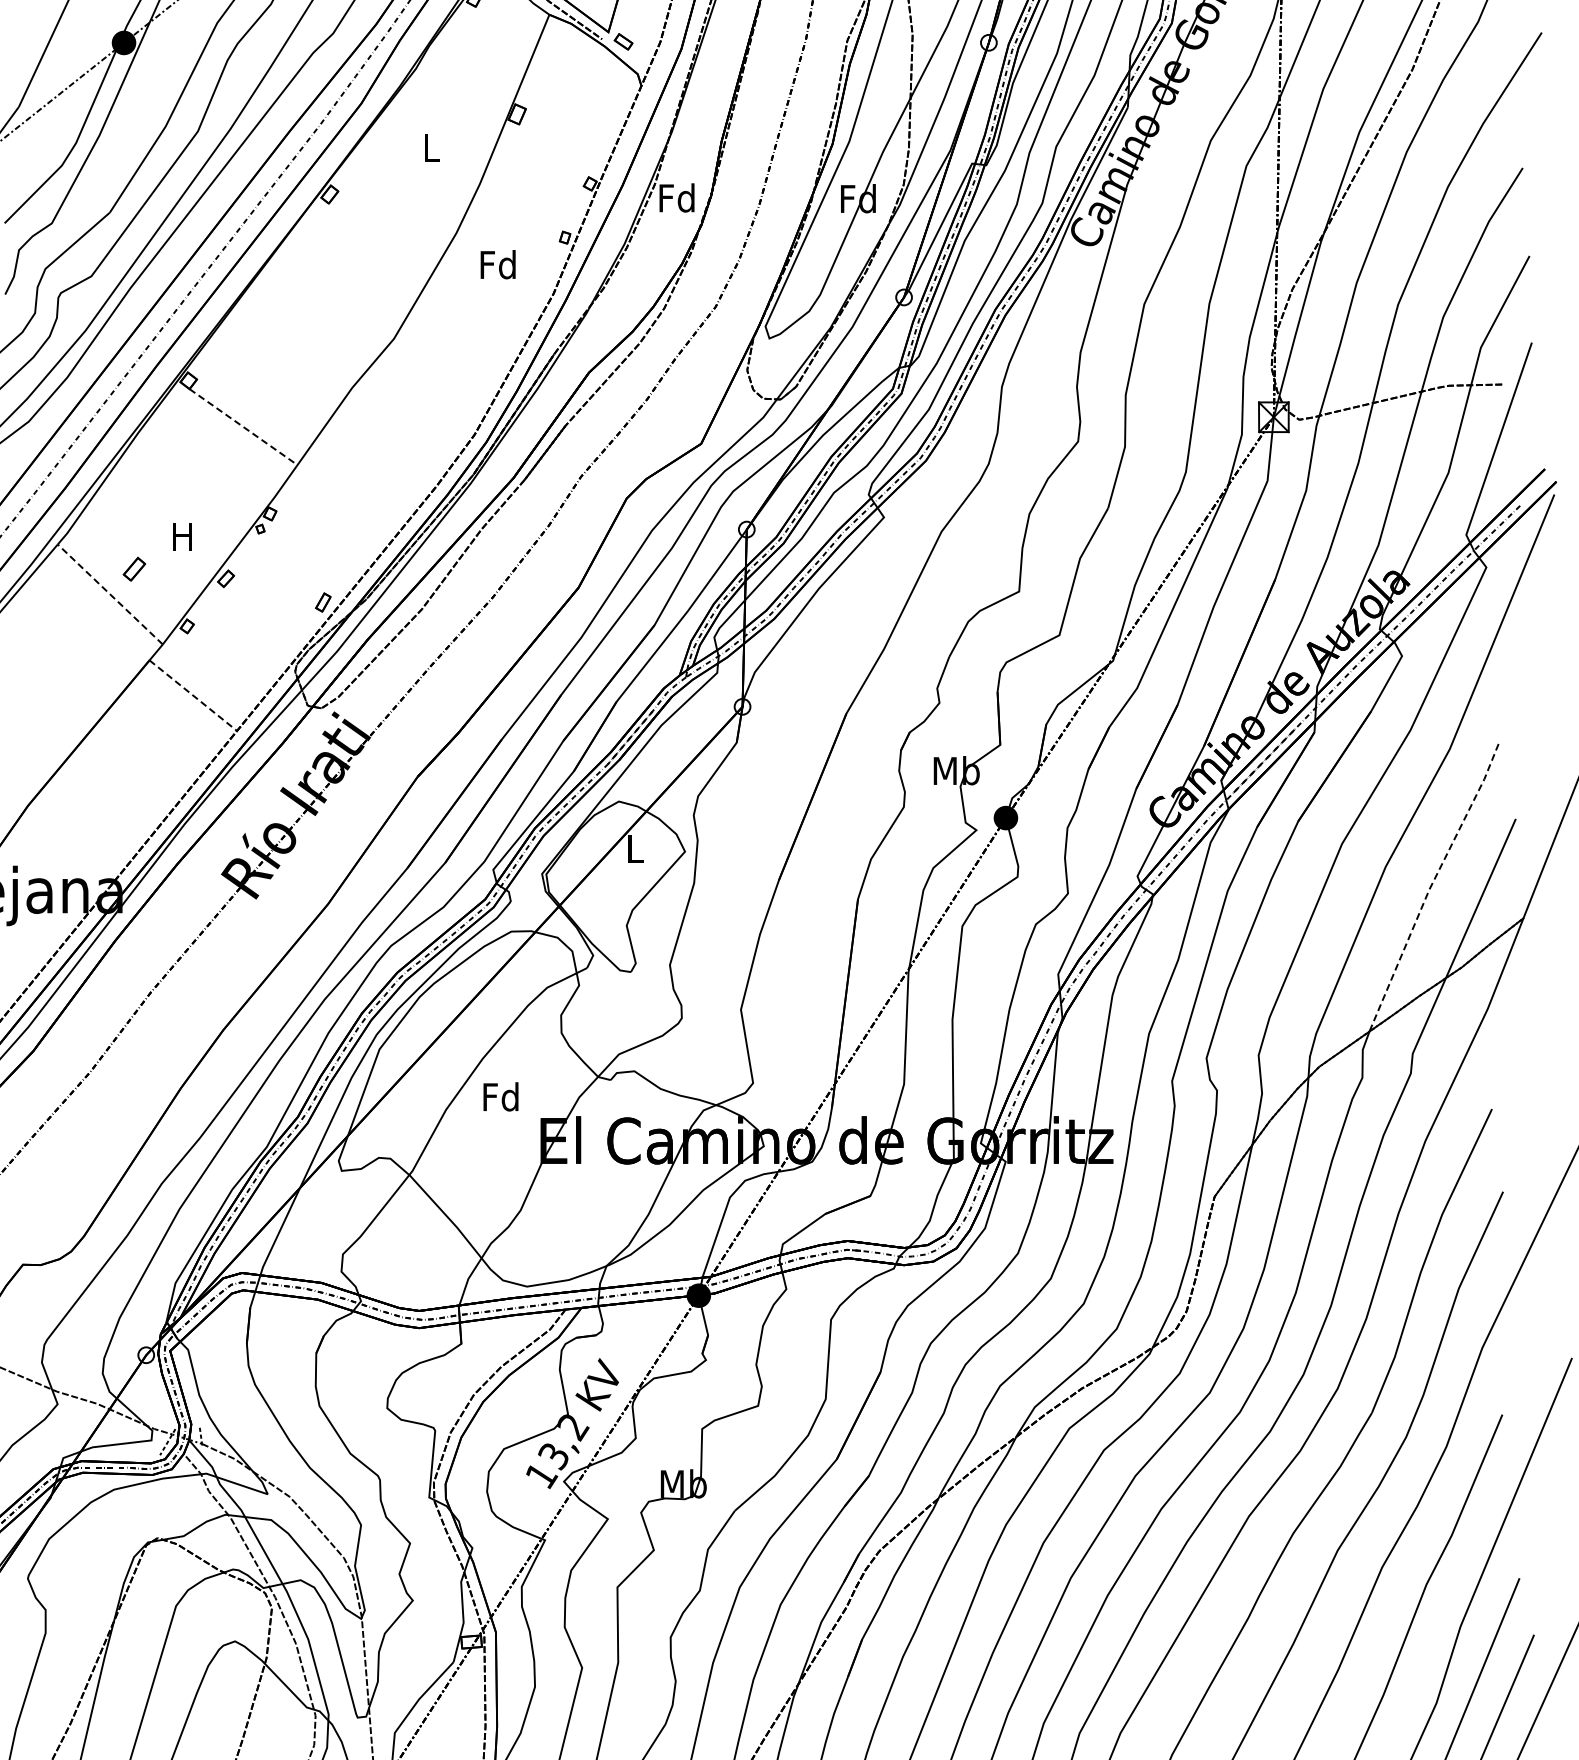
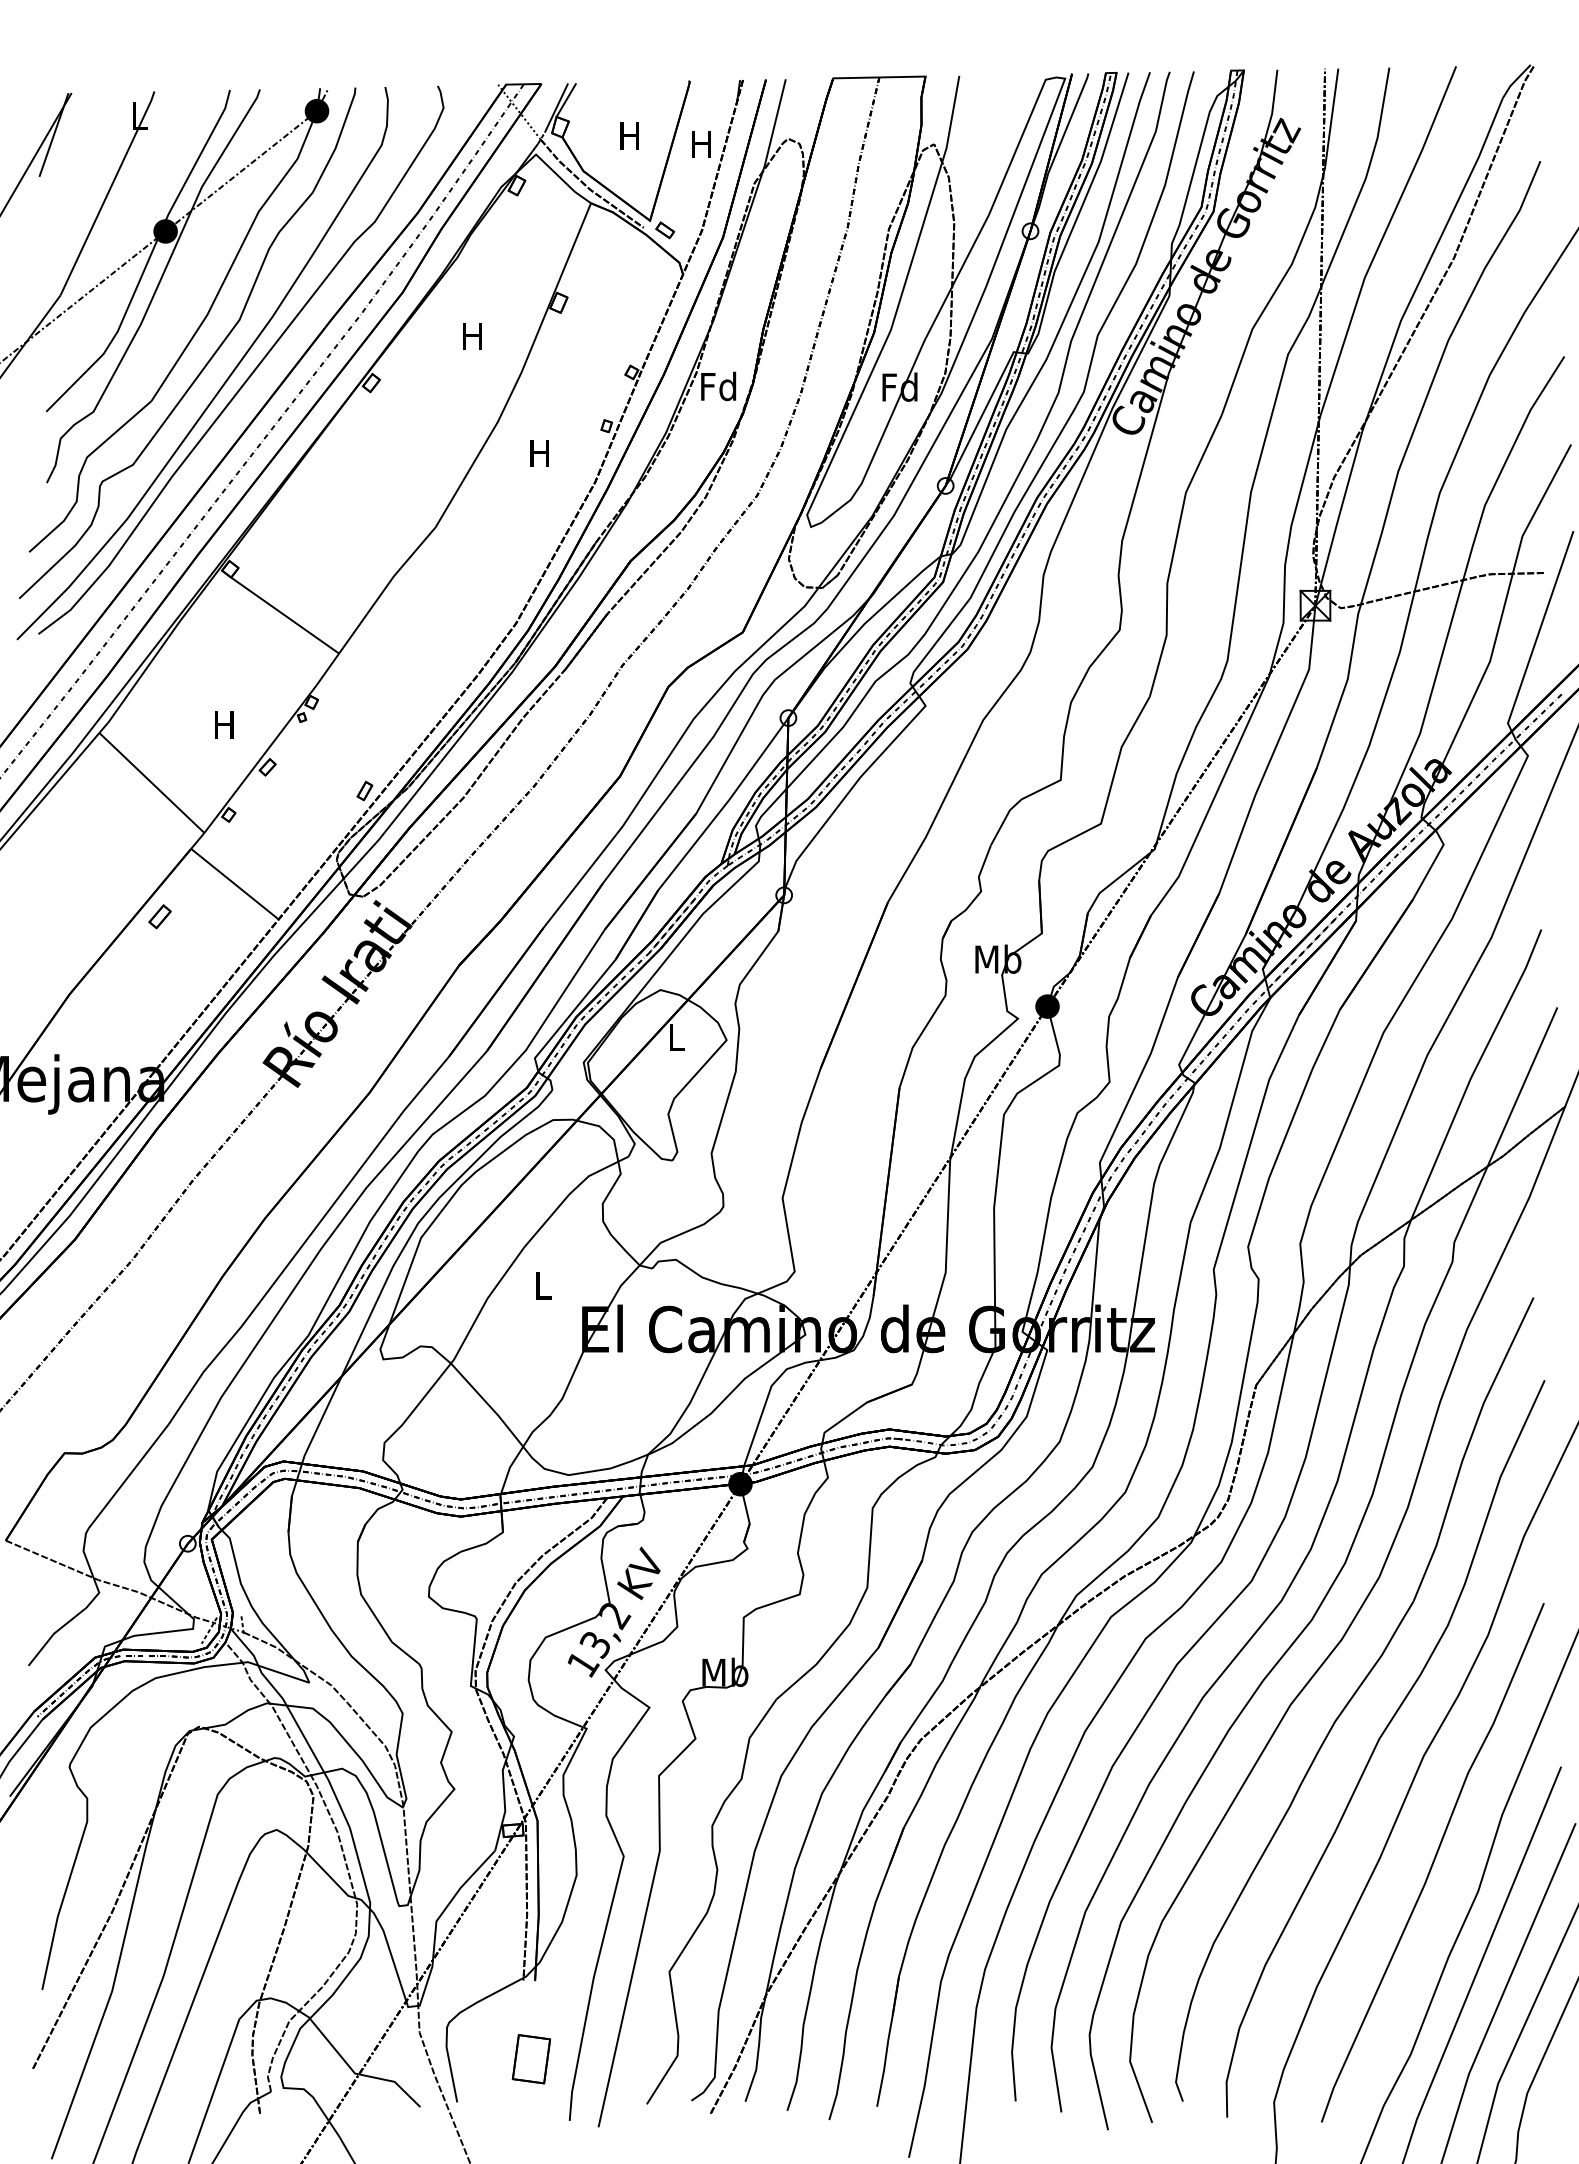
text: (430, 148) -> (472, 336), L -> H
text: (497, 264) -> (539, 452), Fd -> H
line: (243, 427) -> (285, 615), dashed -> solid
part: (133, 569) -> (159, 916), moved
line: (109, 595) -> (151, 783), dashed -> solid
line: (193, 696) -> (235, 884), dashed -> solid
line: (1431, 884) -> (1473, 1072), dashed -> solid
text: (500, 1097) -> (542, 1285), Fd -> L

